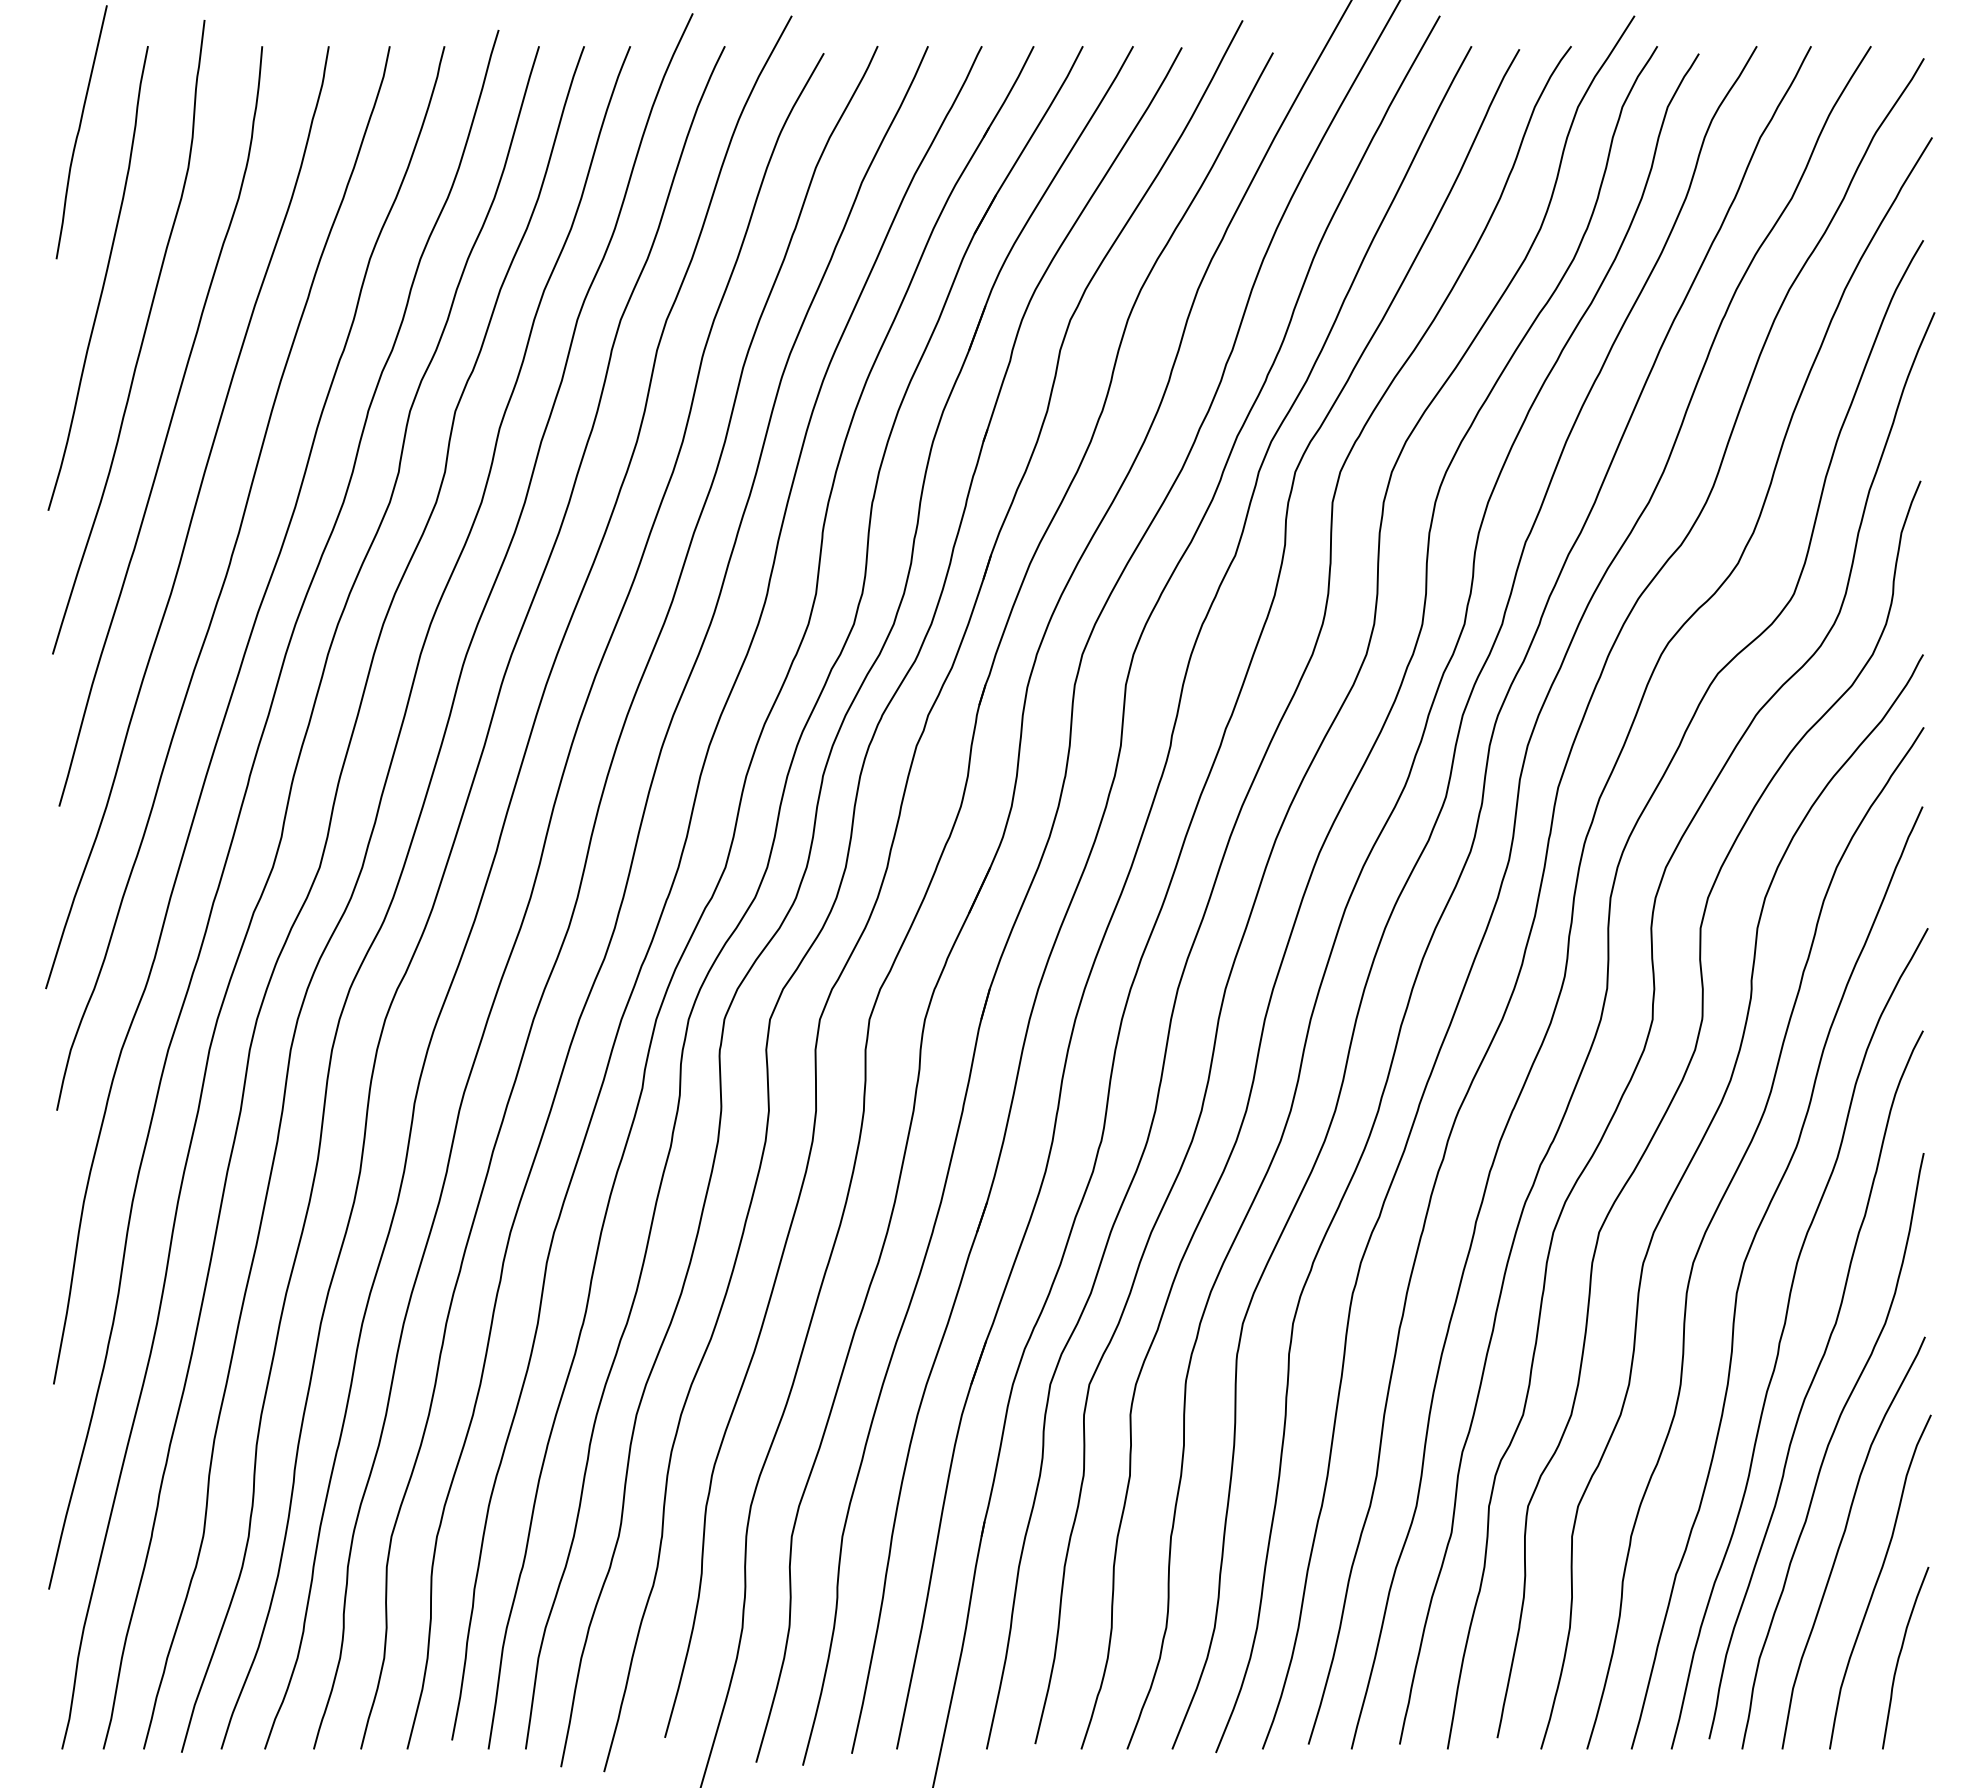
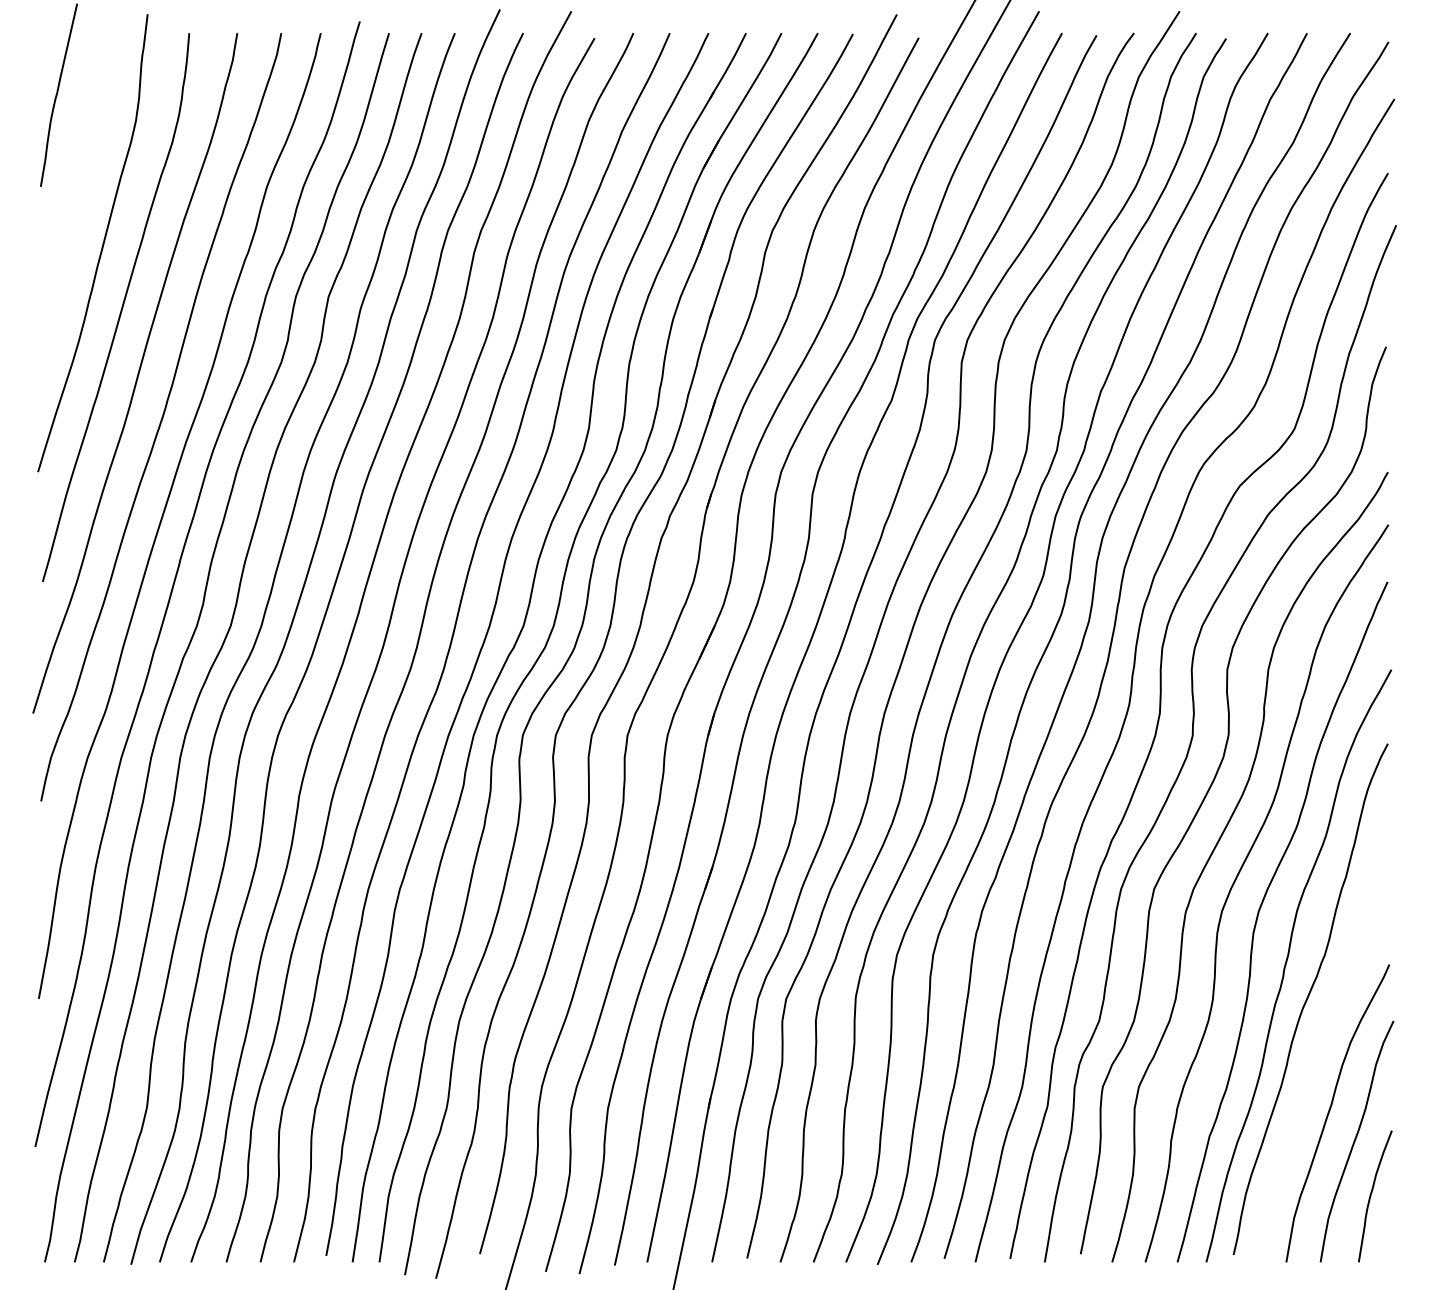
curve: (103, 280) -> (74, 202), removed
curve: (1828, 1448) -> (1319, 1045), removed

